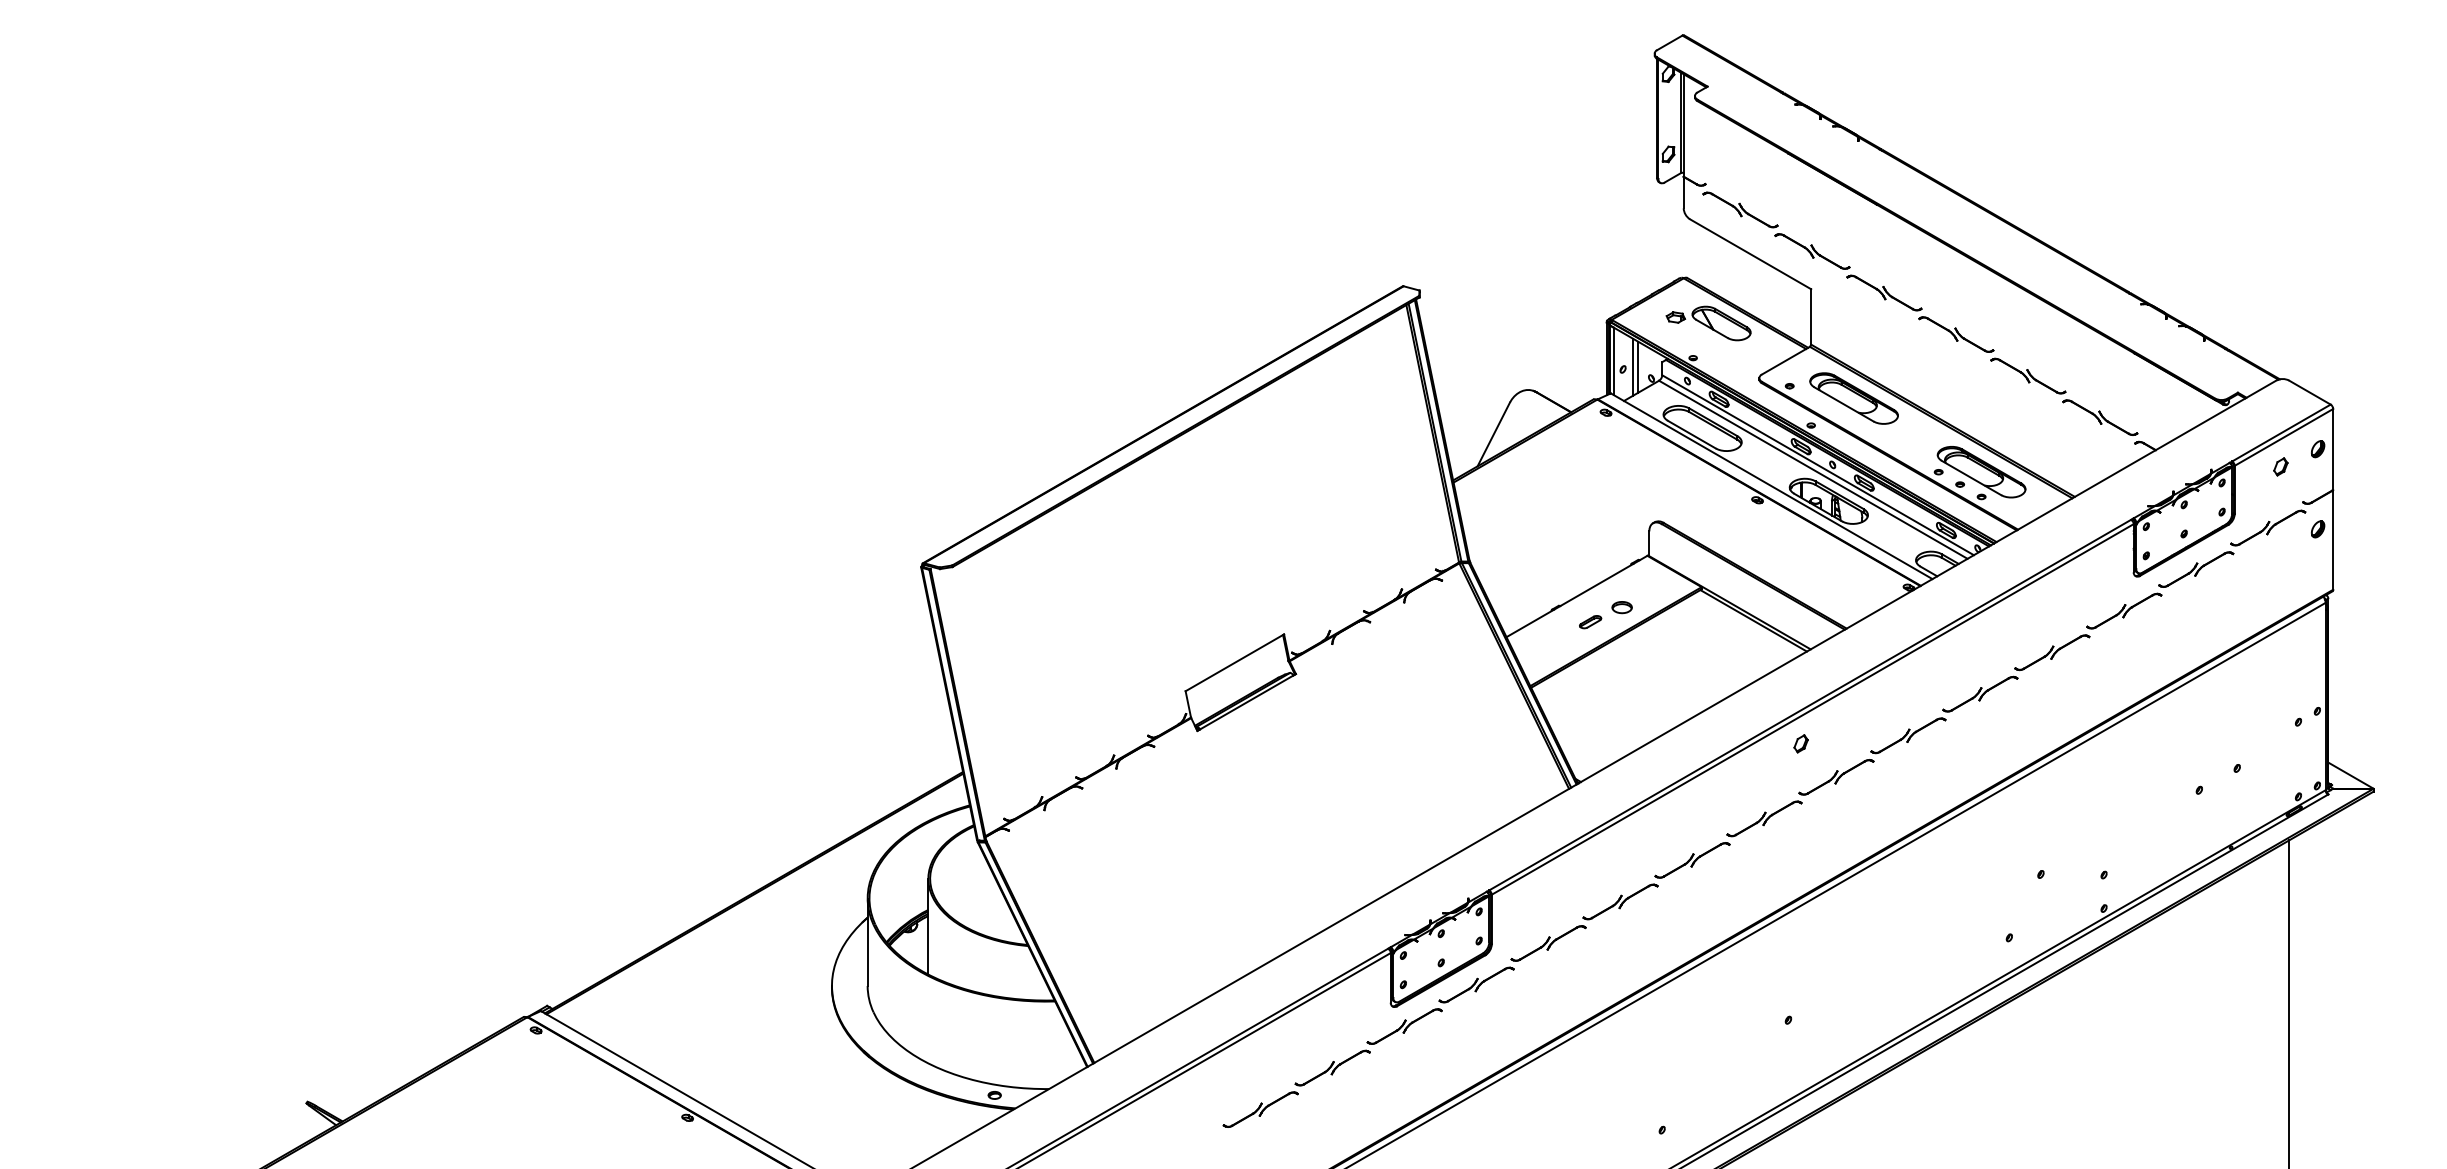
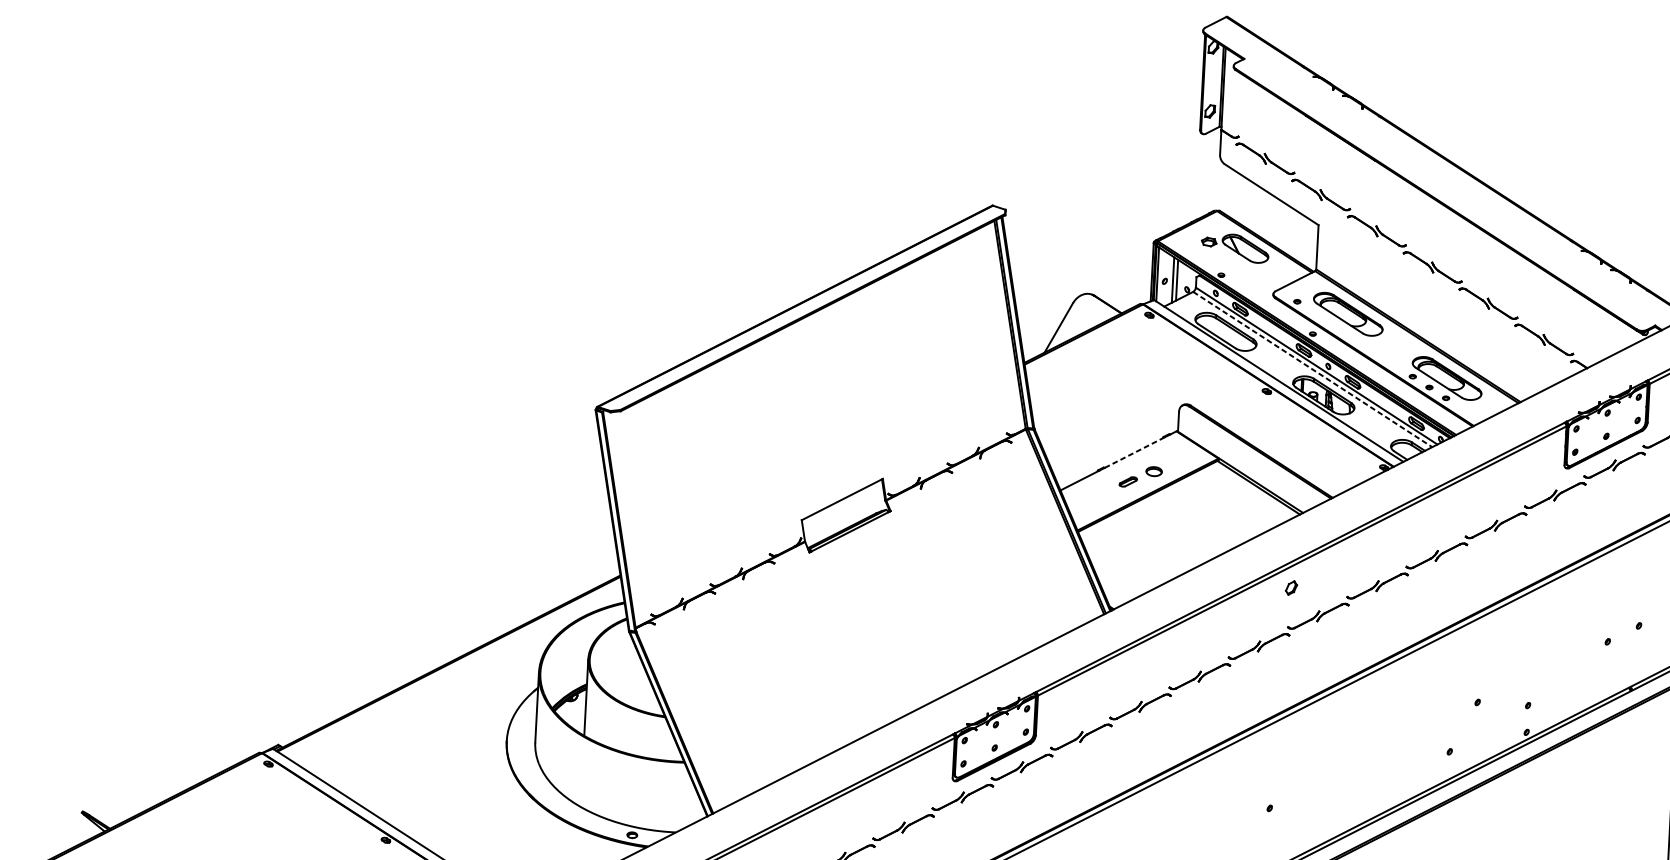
line: (1813, 470) -> (1312, 370), solid -> dashed
line: (1597, 584) -> (1135, 452), solid -> dashed

